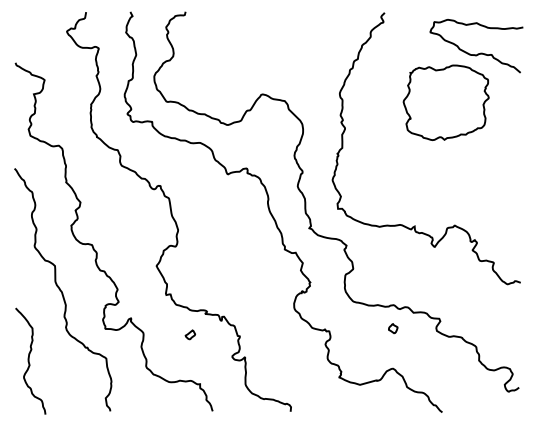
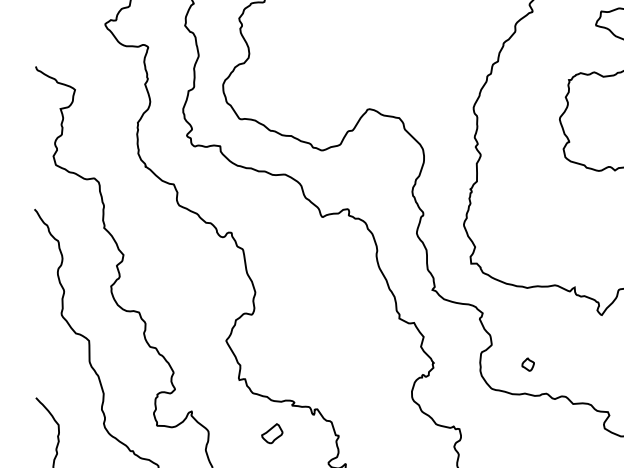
part: (393, 328) -> (528, 364), moved
part: (189, 334) -> (270, 433), size x1.6

